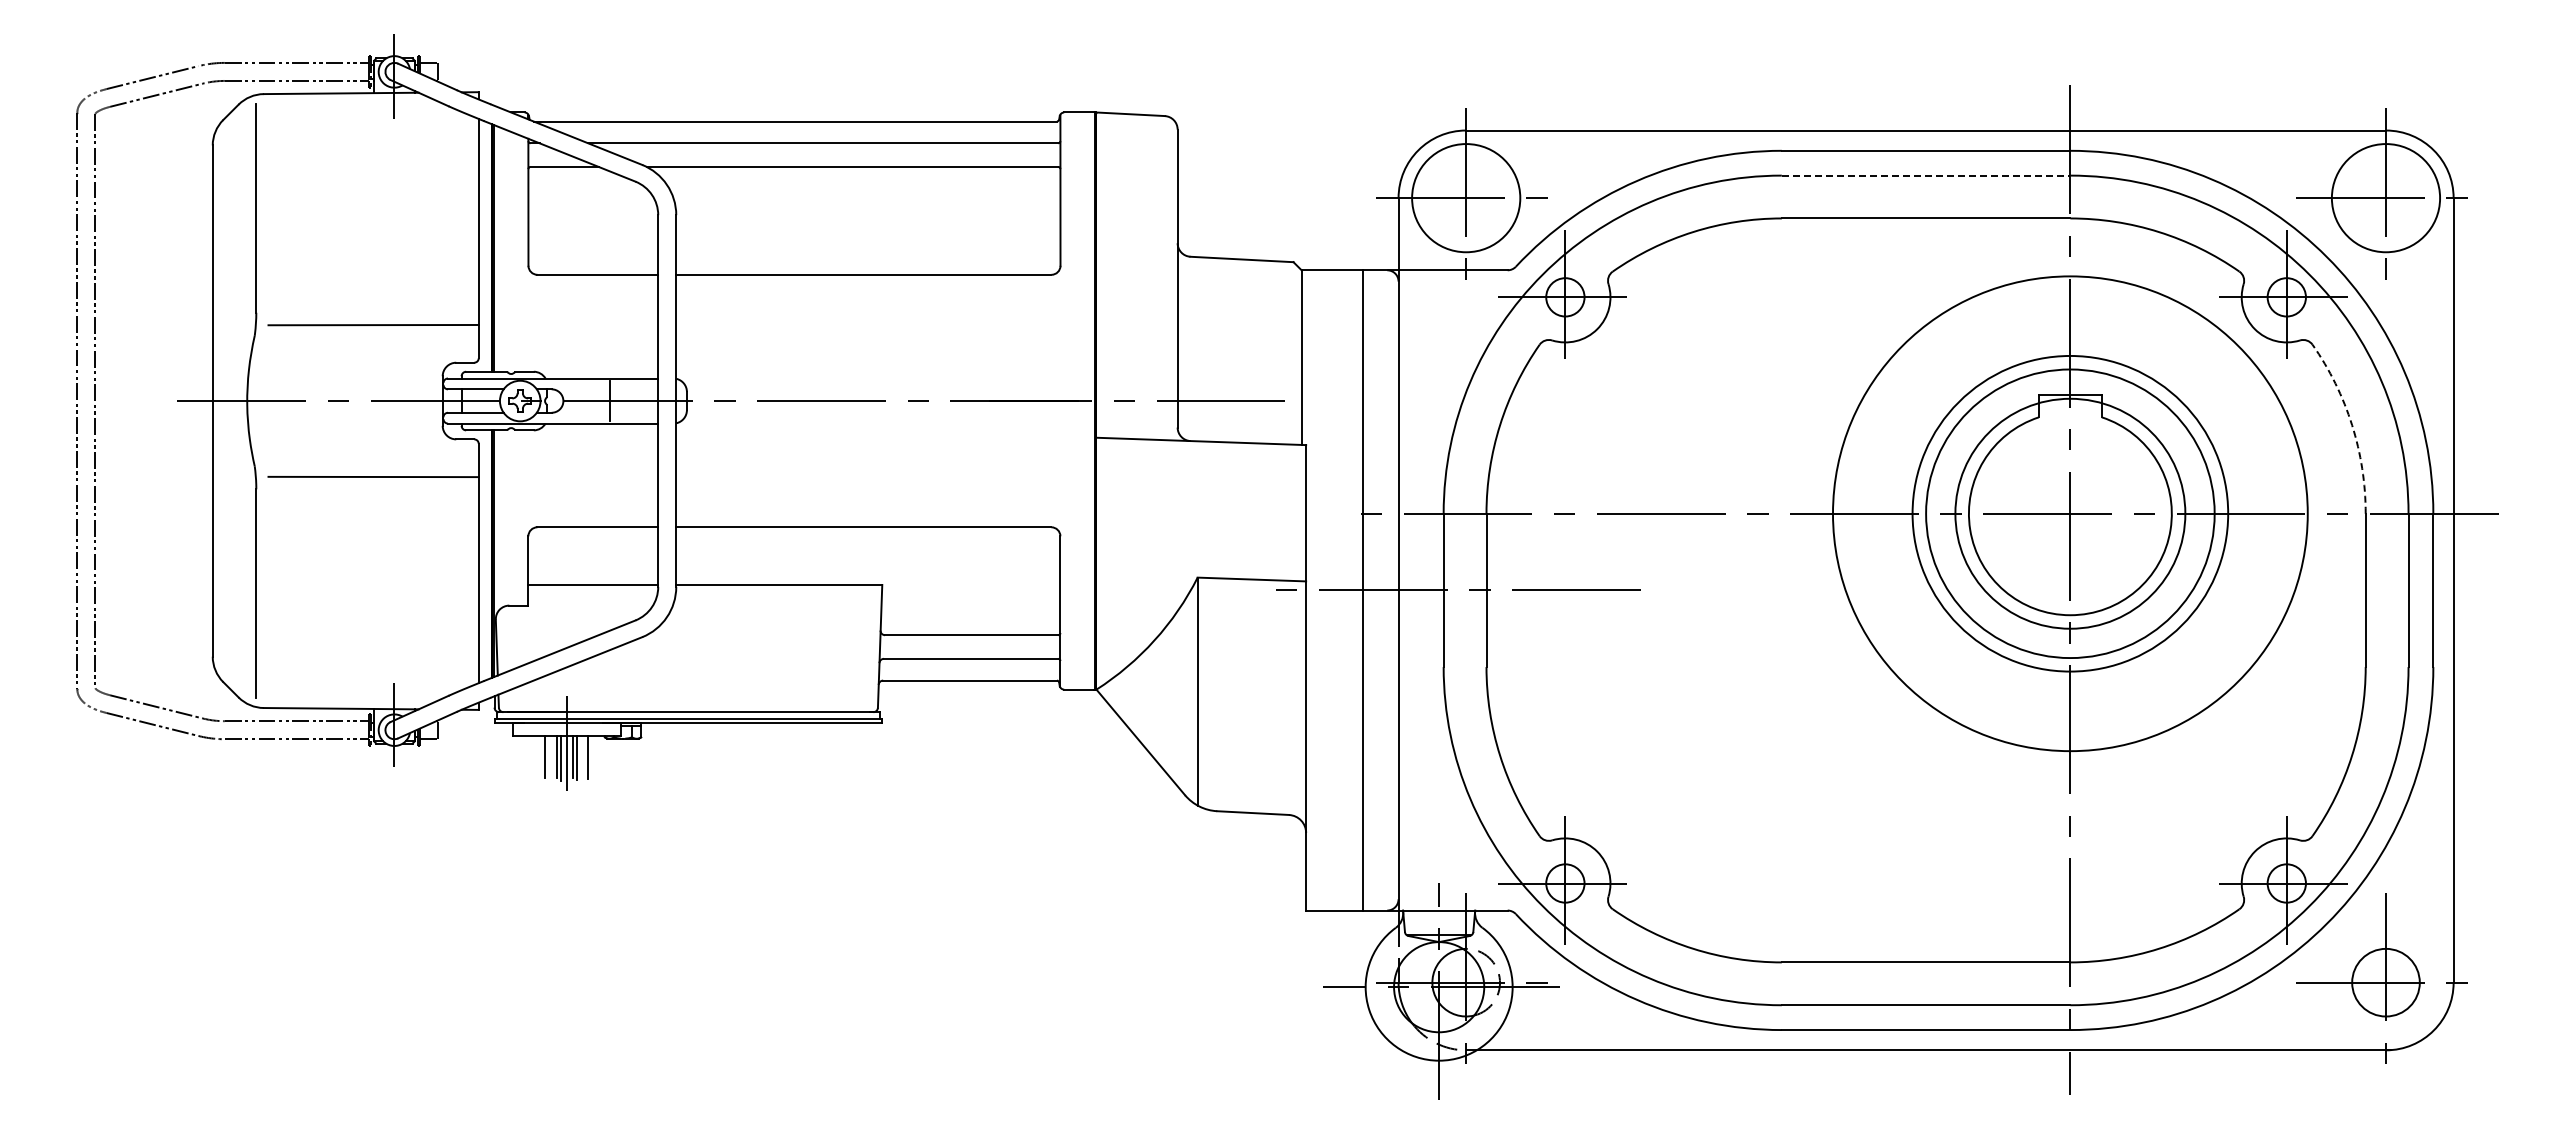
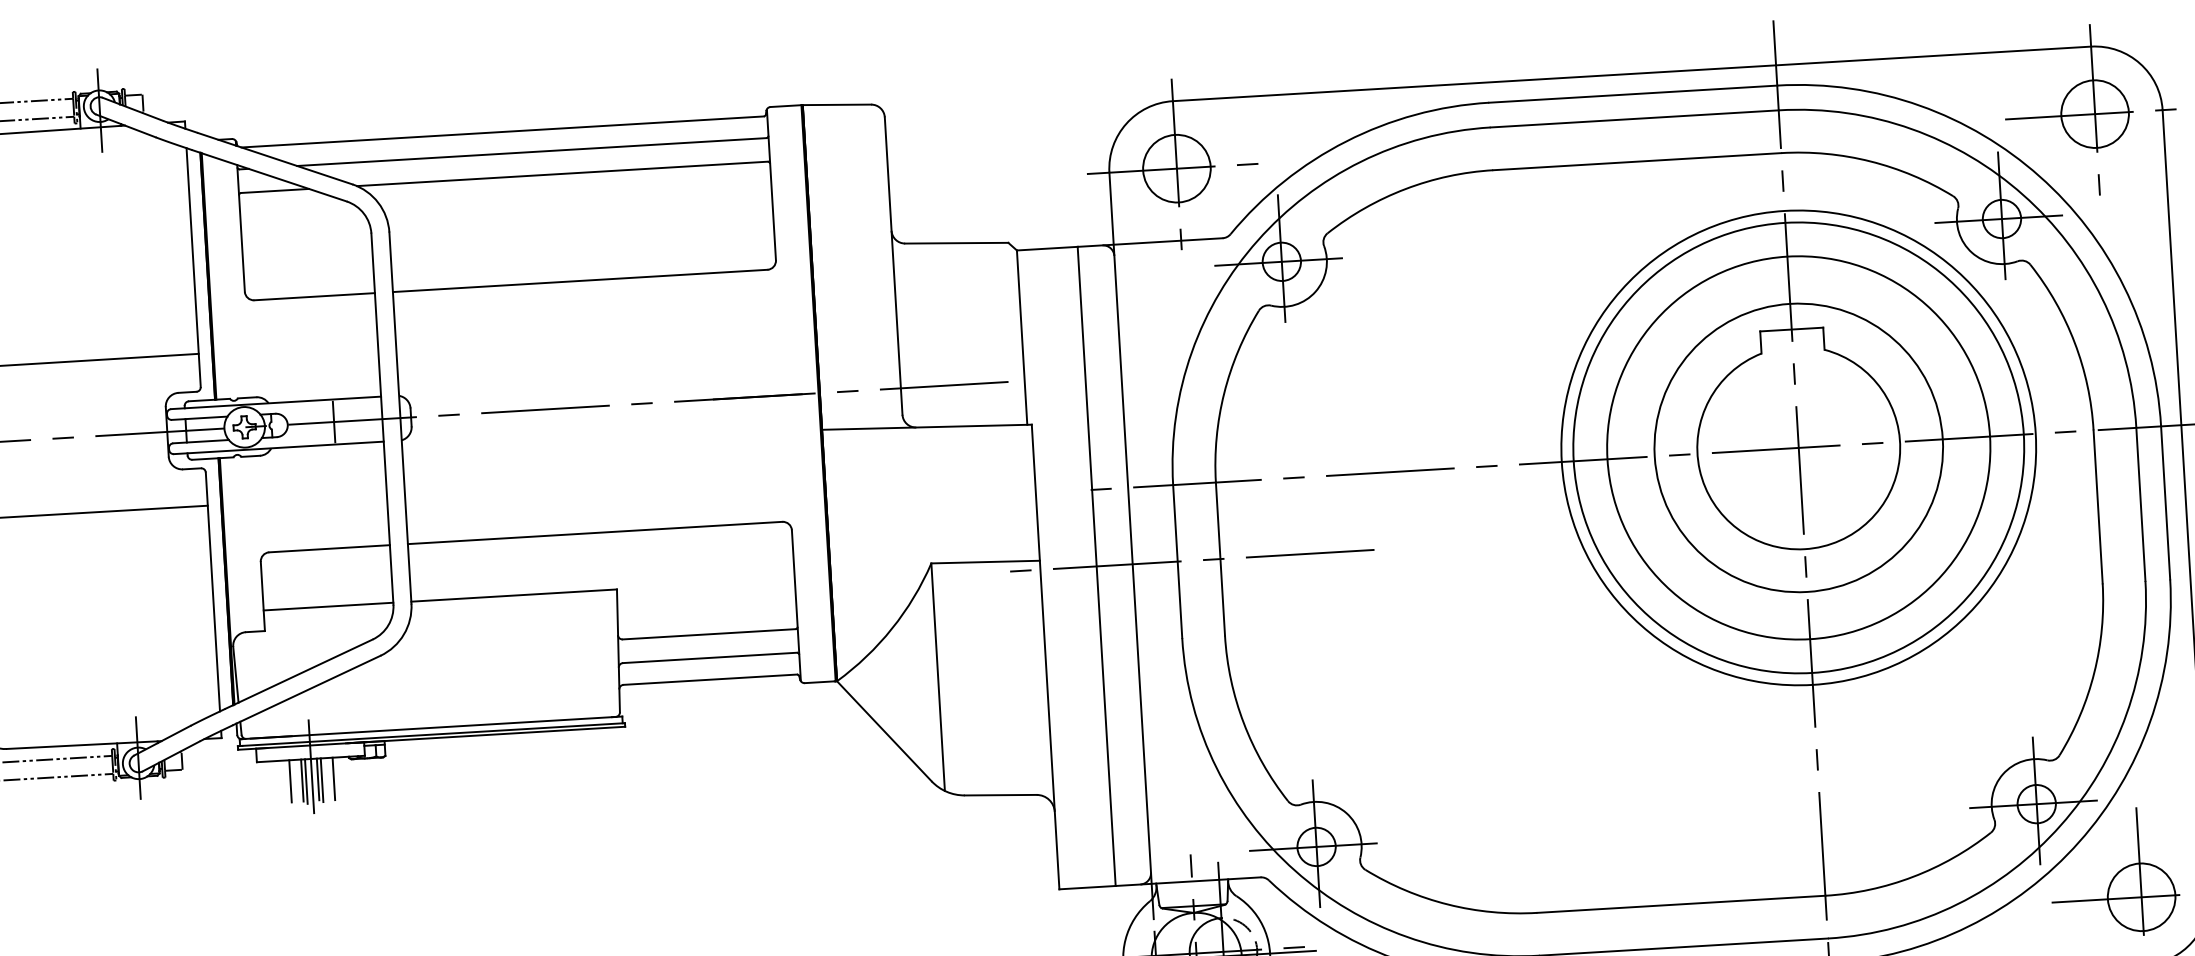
line: (1926, 175) -> (1635, 118), dashed -> solid
circle: (1466, 197) -> (1177, 168), size x0.62
circle: (2385, 197) -> (2094, 113), size x0.62
arc: (2352, 425) -> (2075, 343), dashed -> solid
circle: (2069, 513) -> (1797, 447), size x1.43
circle: (2070, 513) -> (1798, 447), size x1.67

